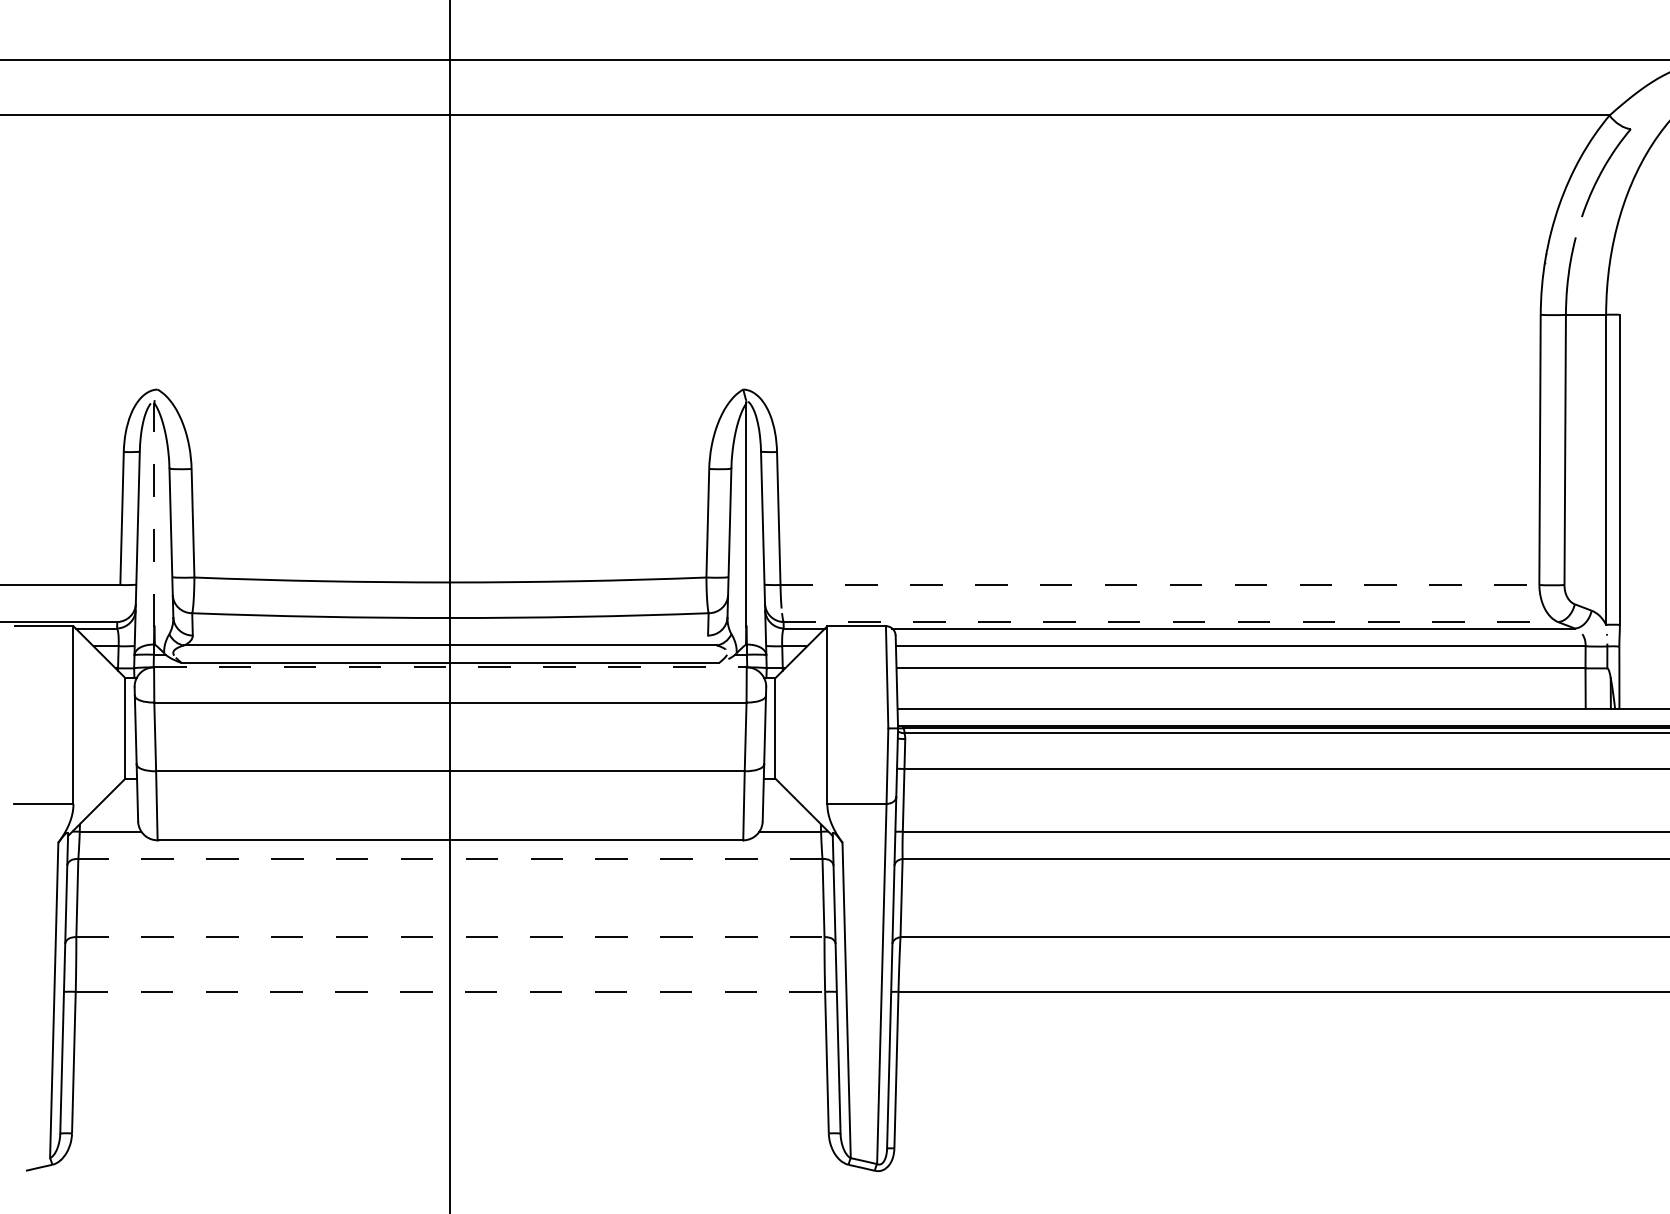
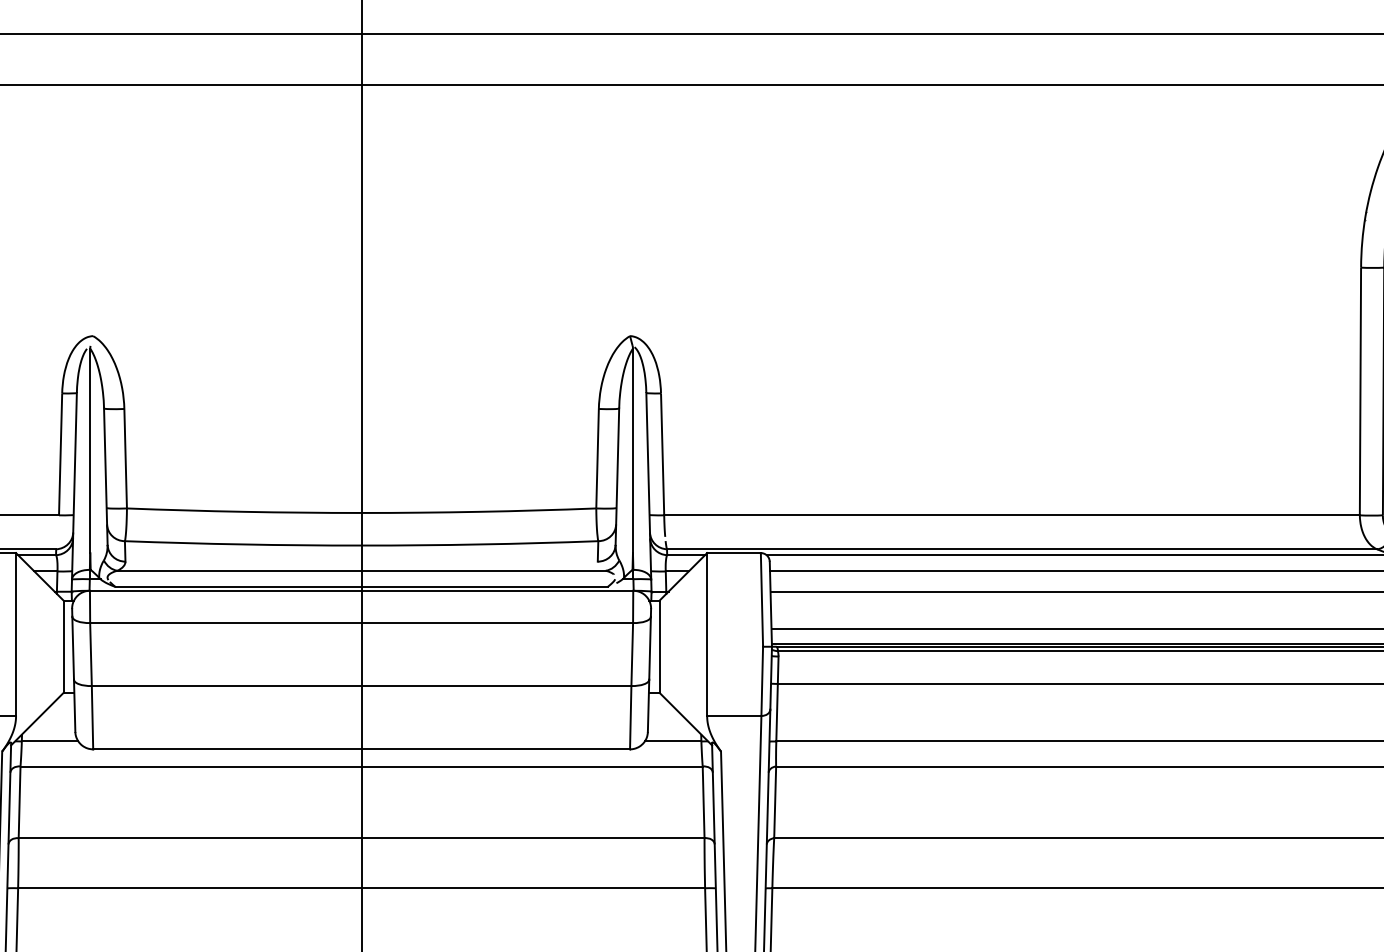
line: (154, 514) -> (90, 450), dashed -> solid
line: (1160, 585) -> (1012, 515), dashed -> solid
line: (1171, 622) -> (1022, 549), dashed -> solid
line: (450, 667) -> (361, 590), dashed -> solid
line: (449, 859) -> (360, 766), dashed -> solid
line: (450, 937) -> (361, 838), dashed -> solid
line: (450, 991) -> (361, 887), dashed -> solid

